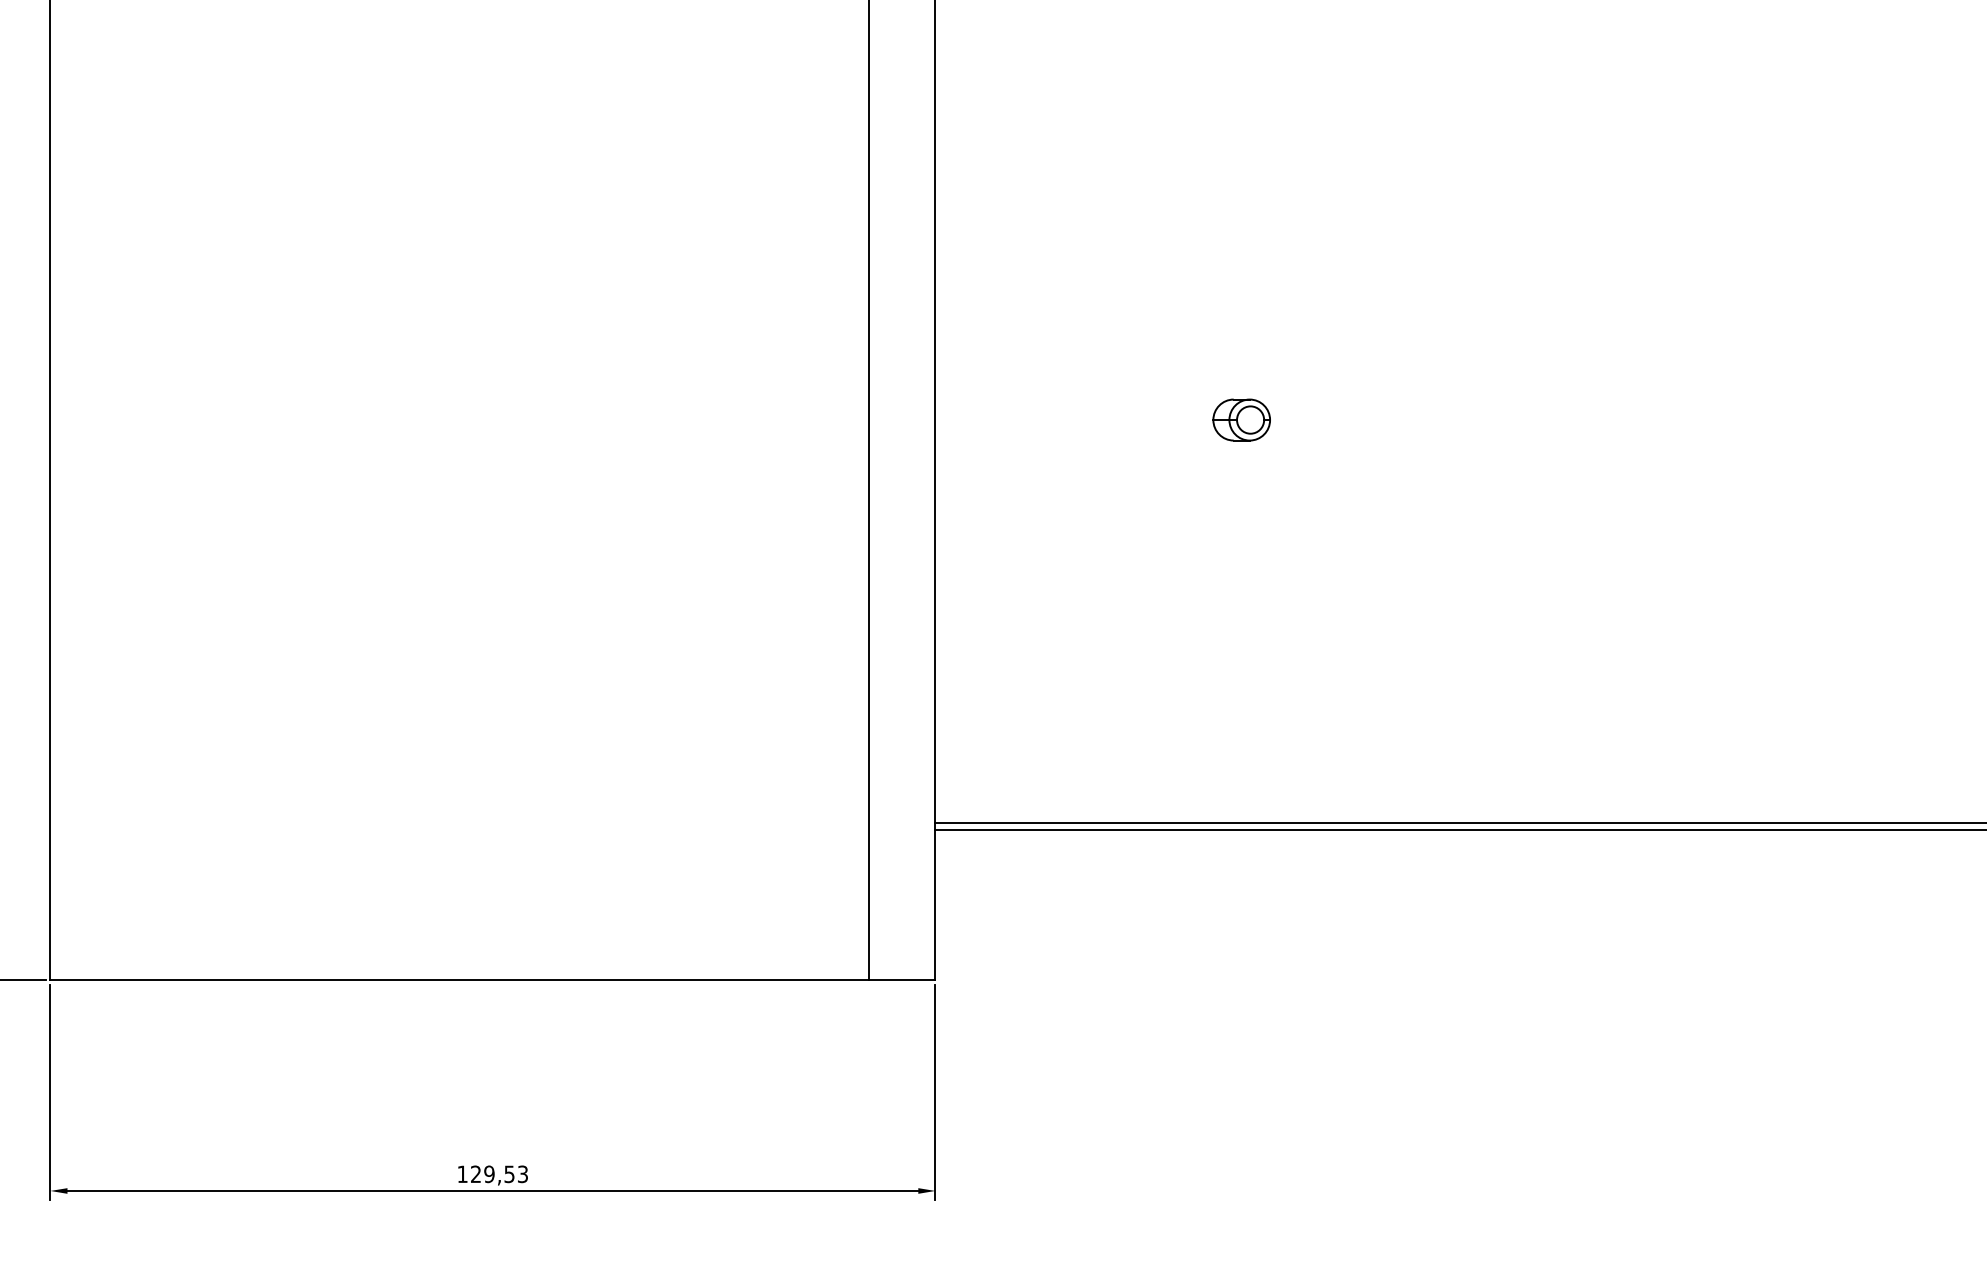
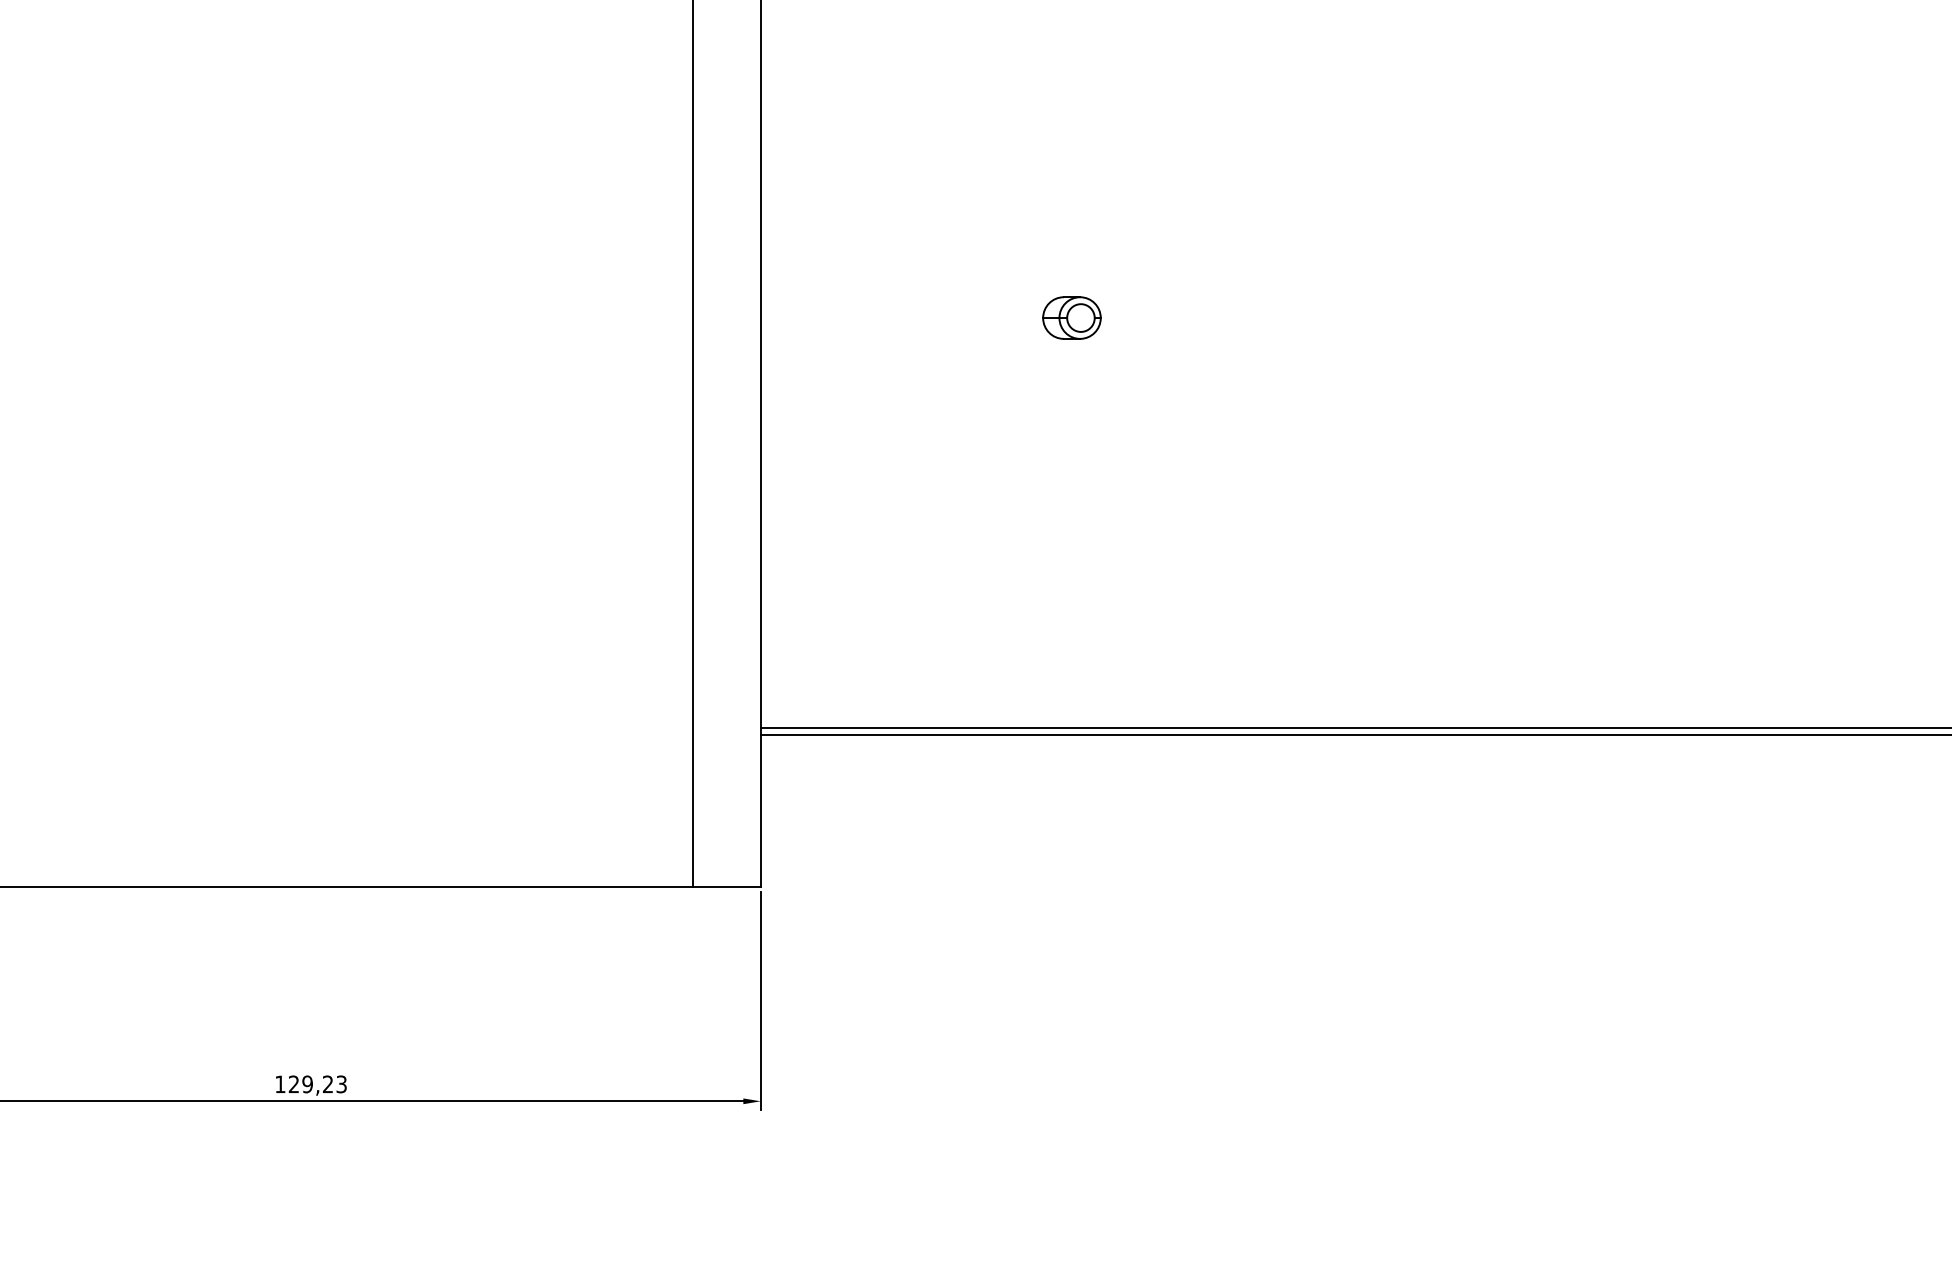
text: (509, 1174) -> (328, 1084), 129,53 -> 129,23

